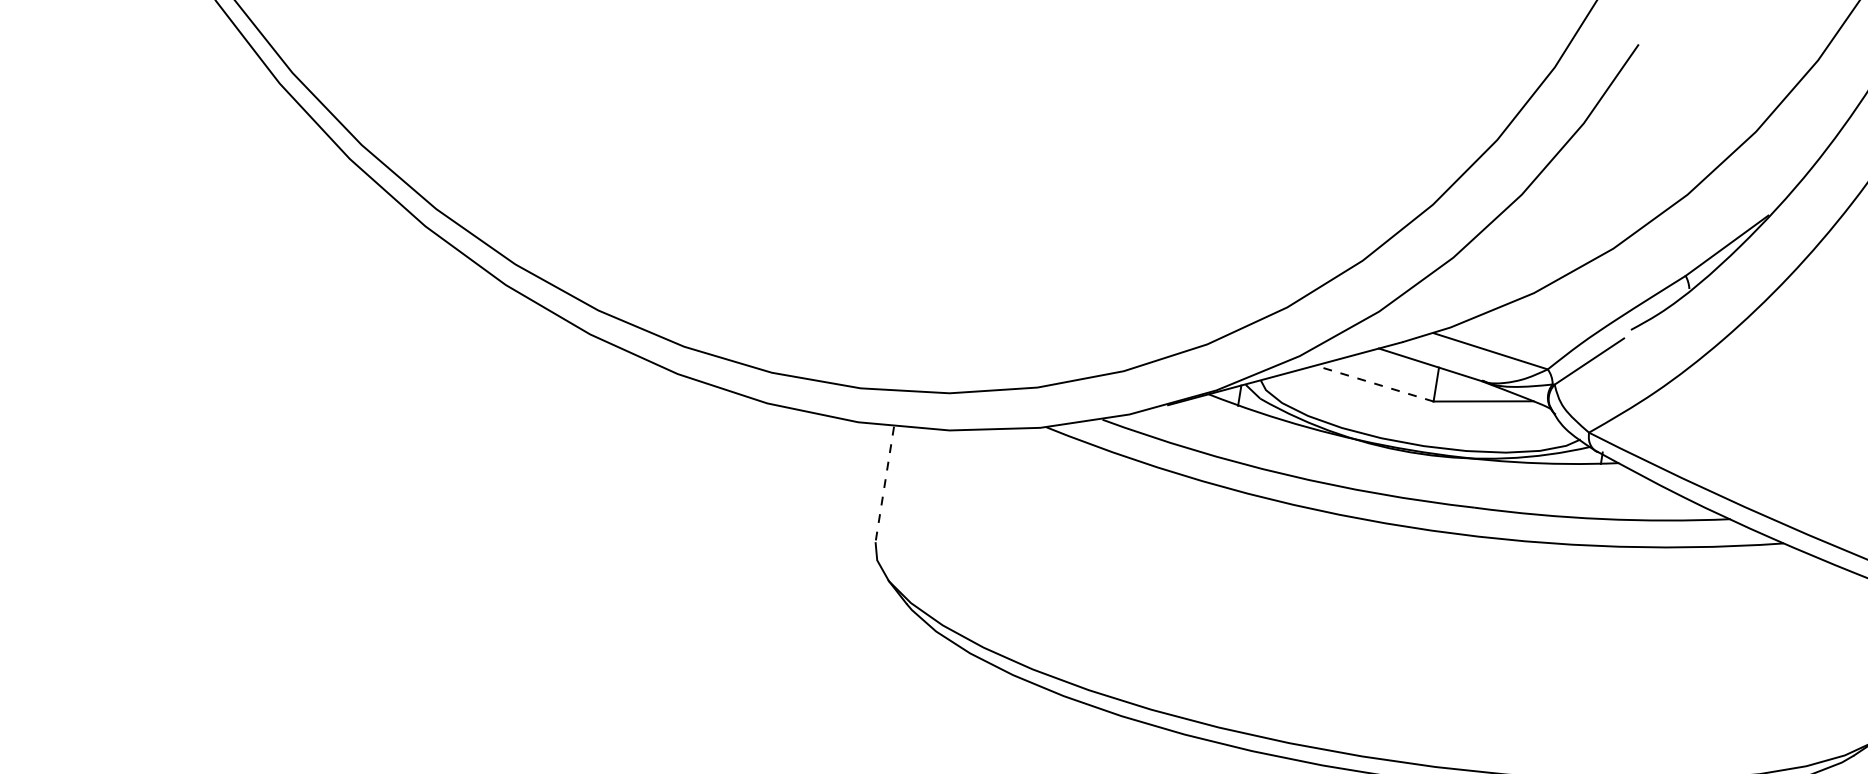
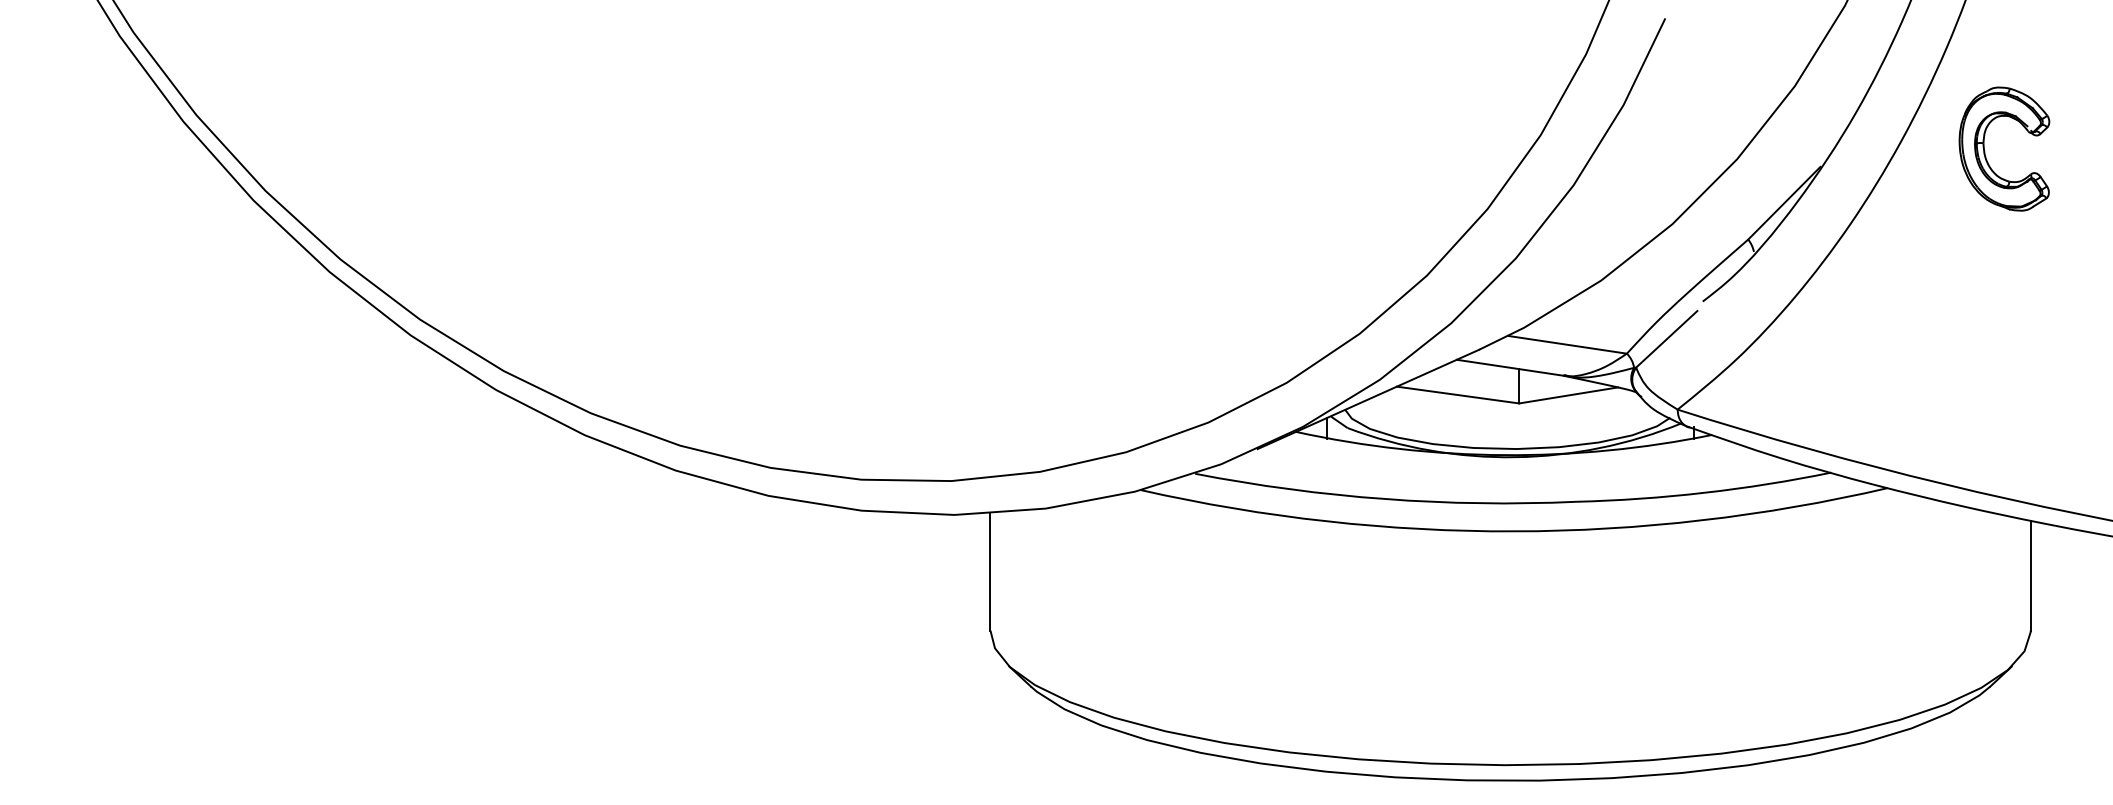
line: (1374, 384) -> (1458, 395), dashed -> solid
line: (884, 484) -> (990, 572), dashed -> solid

